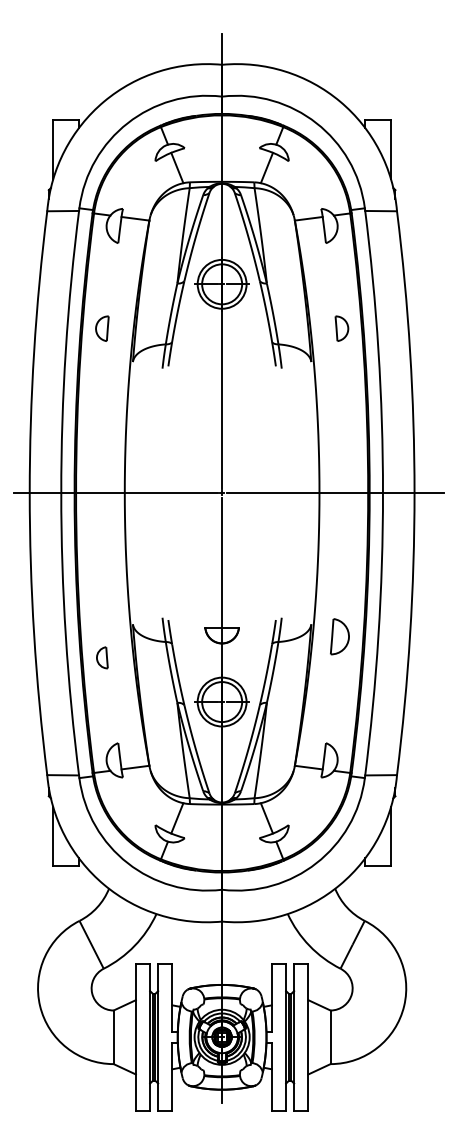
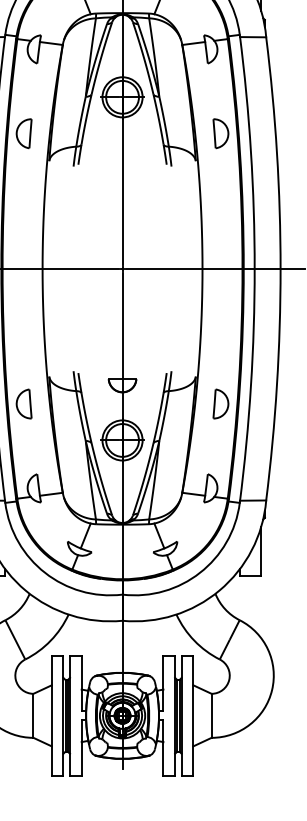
part: (102, 328) -> (24, 133), size x1.43
part: (341, 328) -> (220, 133), size x1.43
part: (339, 636) -> (220, 403), moved
part: (102, 657) -> (24, 403), size x1.67

